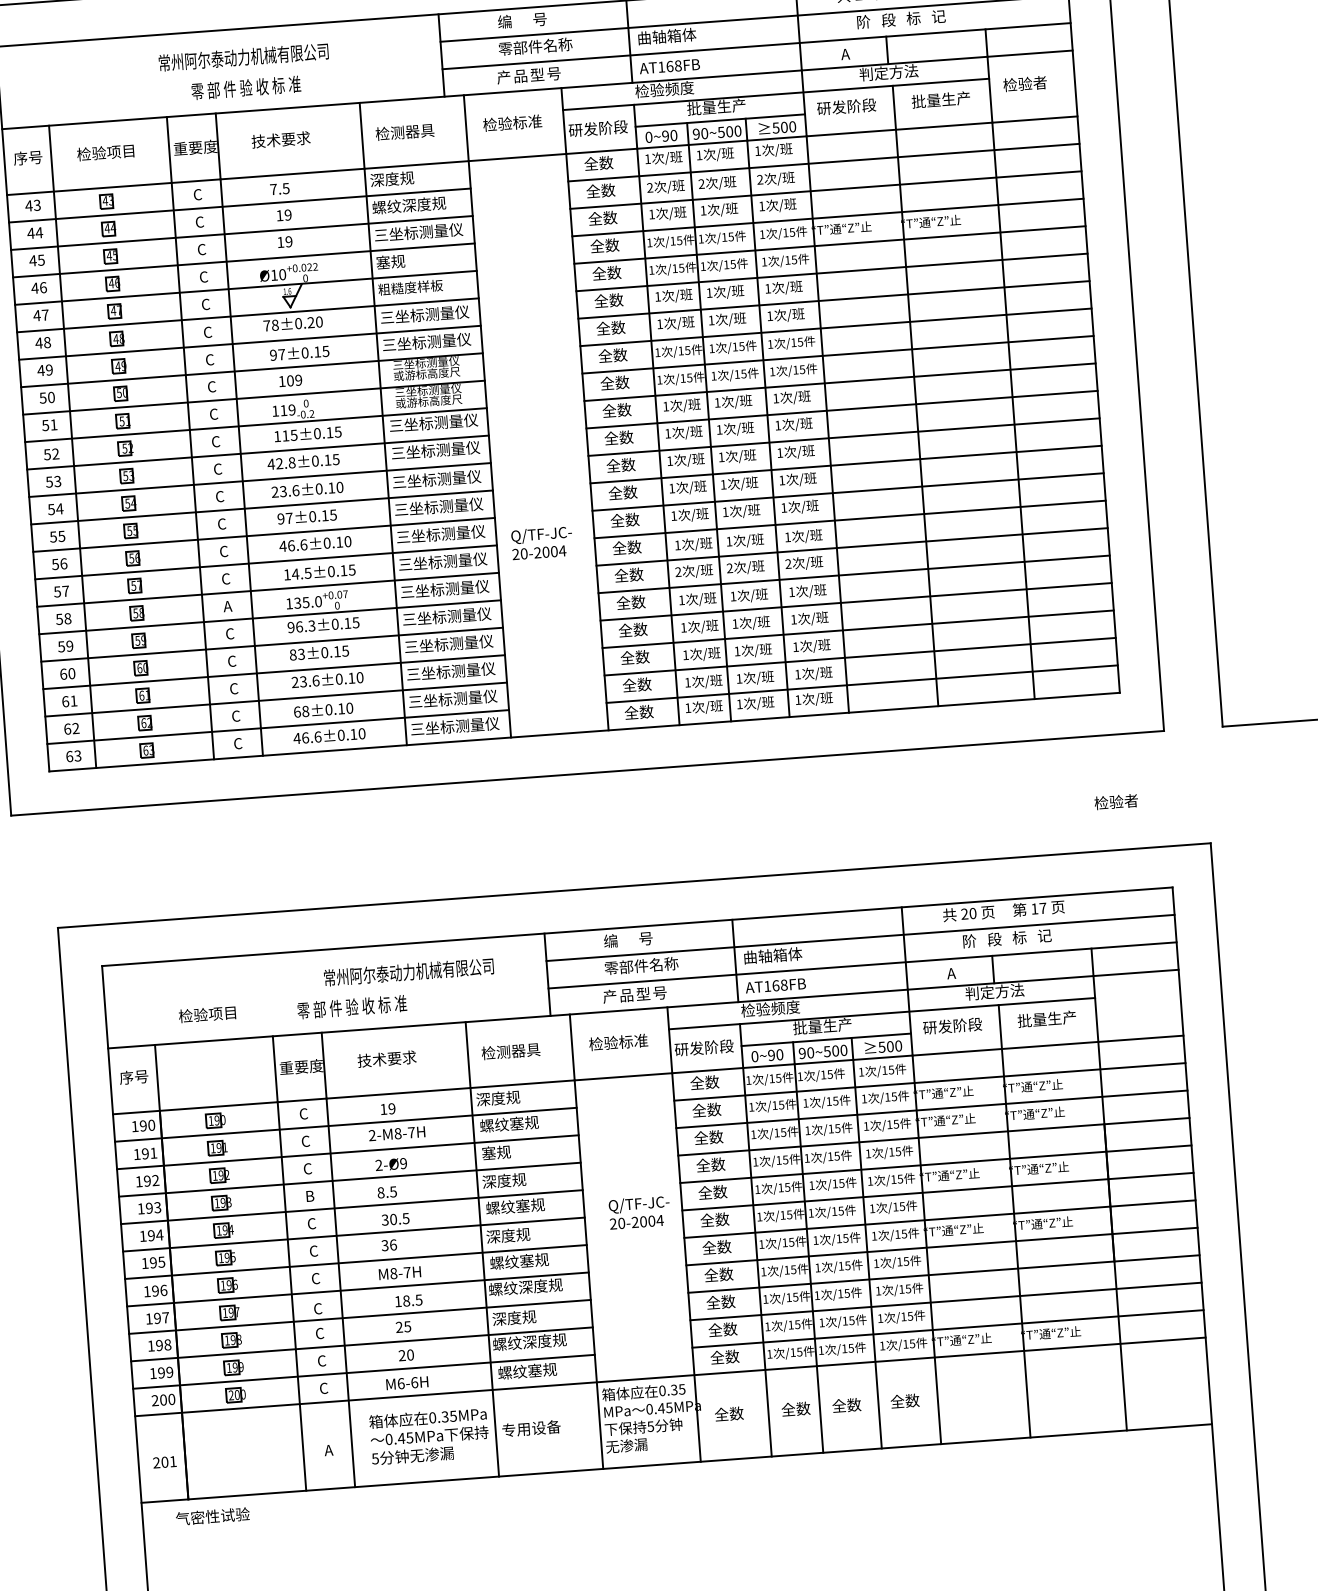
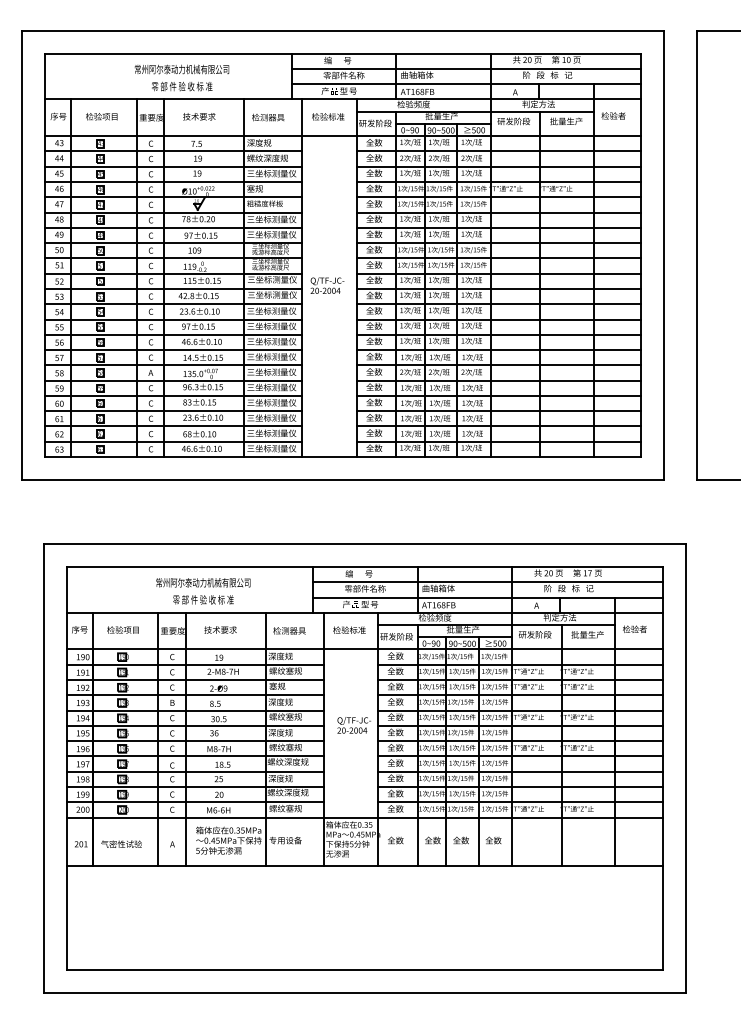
text: (542, 542) -> (327, 285), moved
text: (1115, 800) -> (634, 628), moved
text: (409, 971) -> (203, 582), moved
text: (206, 1013) -> (122, 629), moved
text: (212, 1515) -> (121, 843), moved

